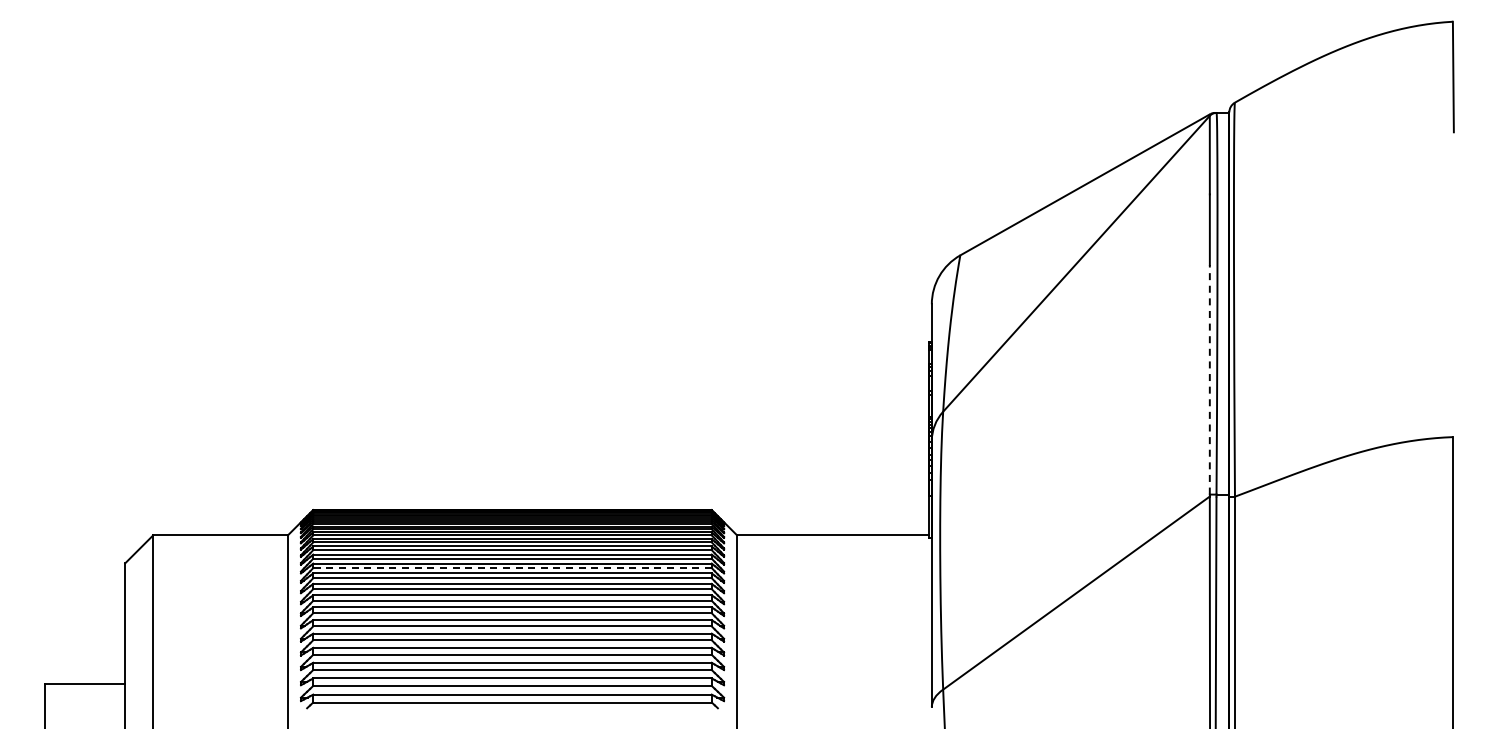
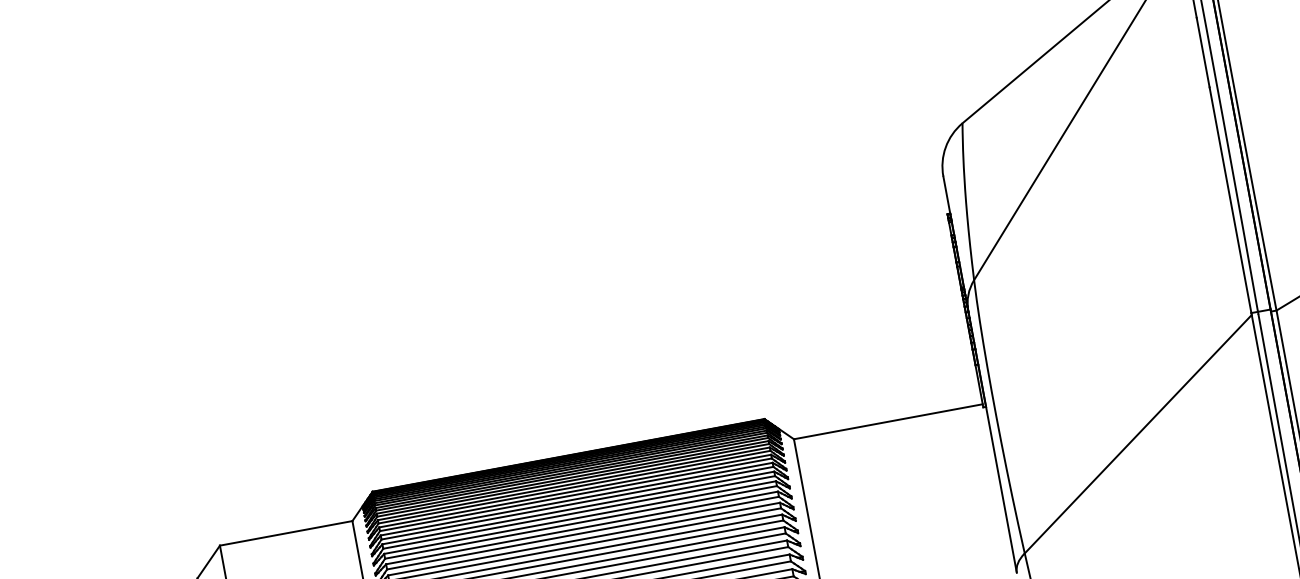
line: (1209, 379) -> (1230, 199), dashed -> solid
line: (512, 568) -> (579, 512), dashed -> solid

